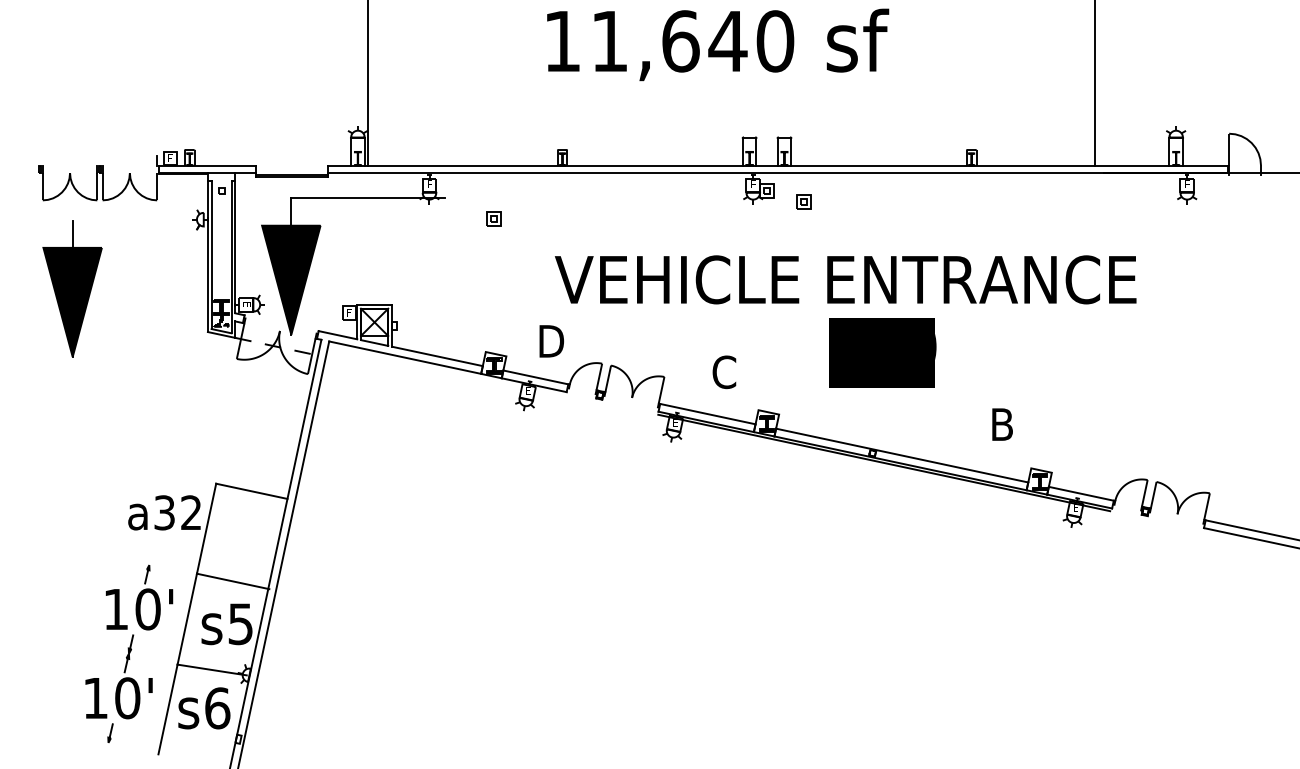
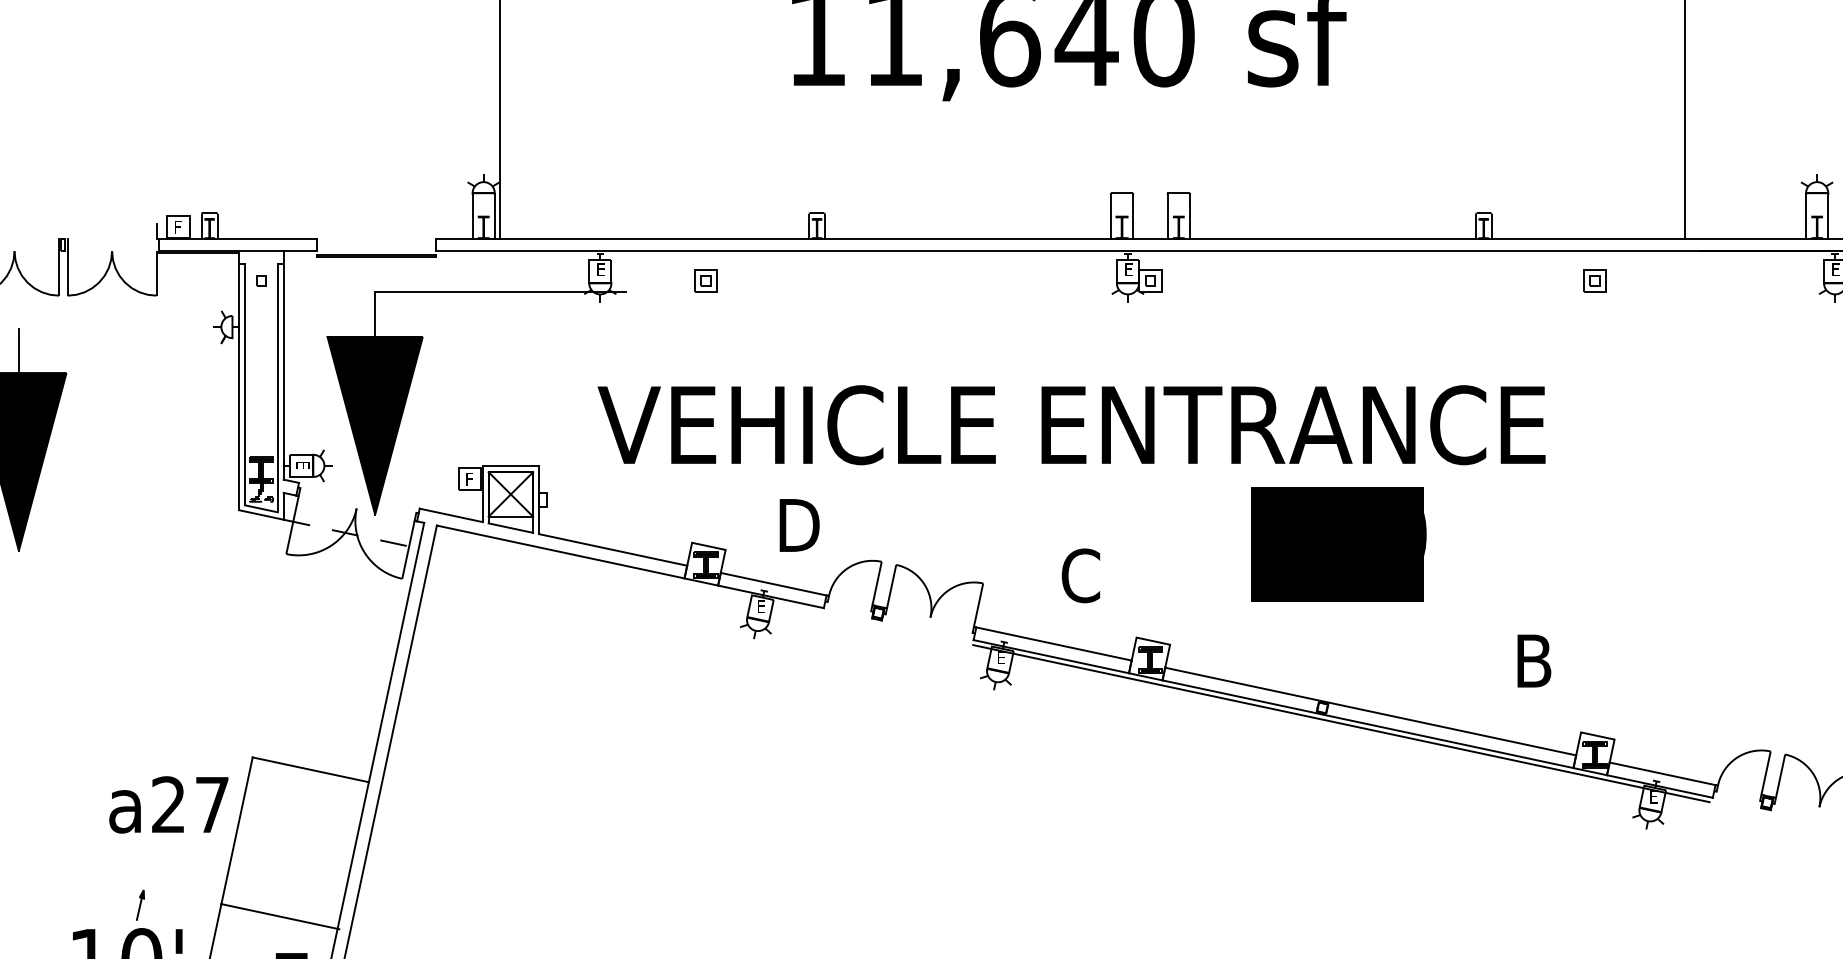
part: (803, 201) -> (1594, 279), moved
part: (493, 218) -> (704, 279), moved
text: (845, 279) -> (1071, 424), moved
text: (177, 512) -> (189, 804), a32 -> a27

